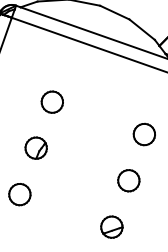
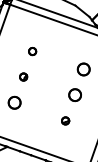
part: (52, 102) -> (32, 51), size x0.6
part: (35, 147) -> (23, 76), size x0.6
part: (111, 226) -> (65, 120), size x0.6

